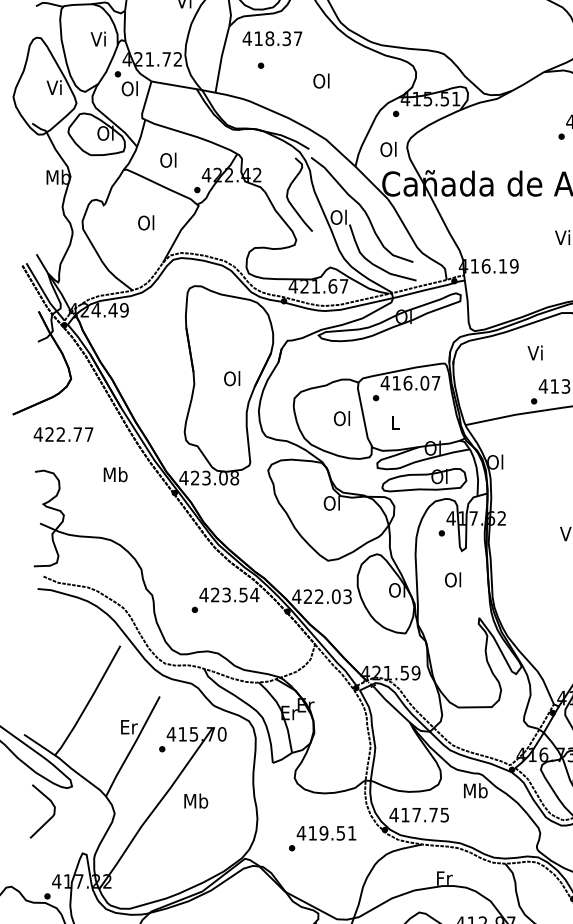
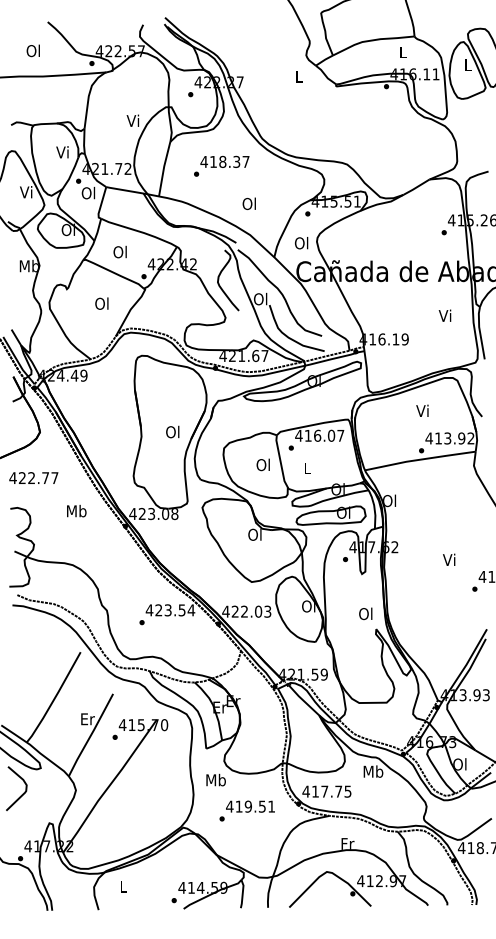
text: (271, 38) -> (224, 161), moved
text: (320, 80) -> (248, 203), moved
text: (452, 579) -> (365, 613), moved
text: (195, 800) -> (215, 779), moved

